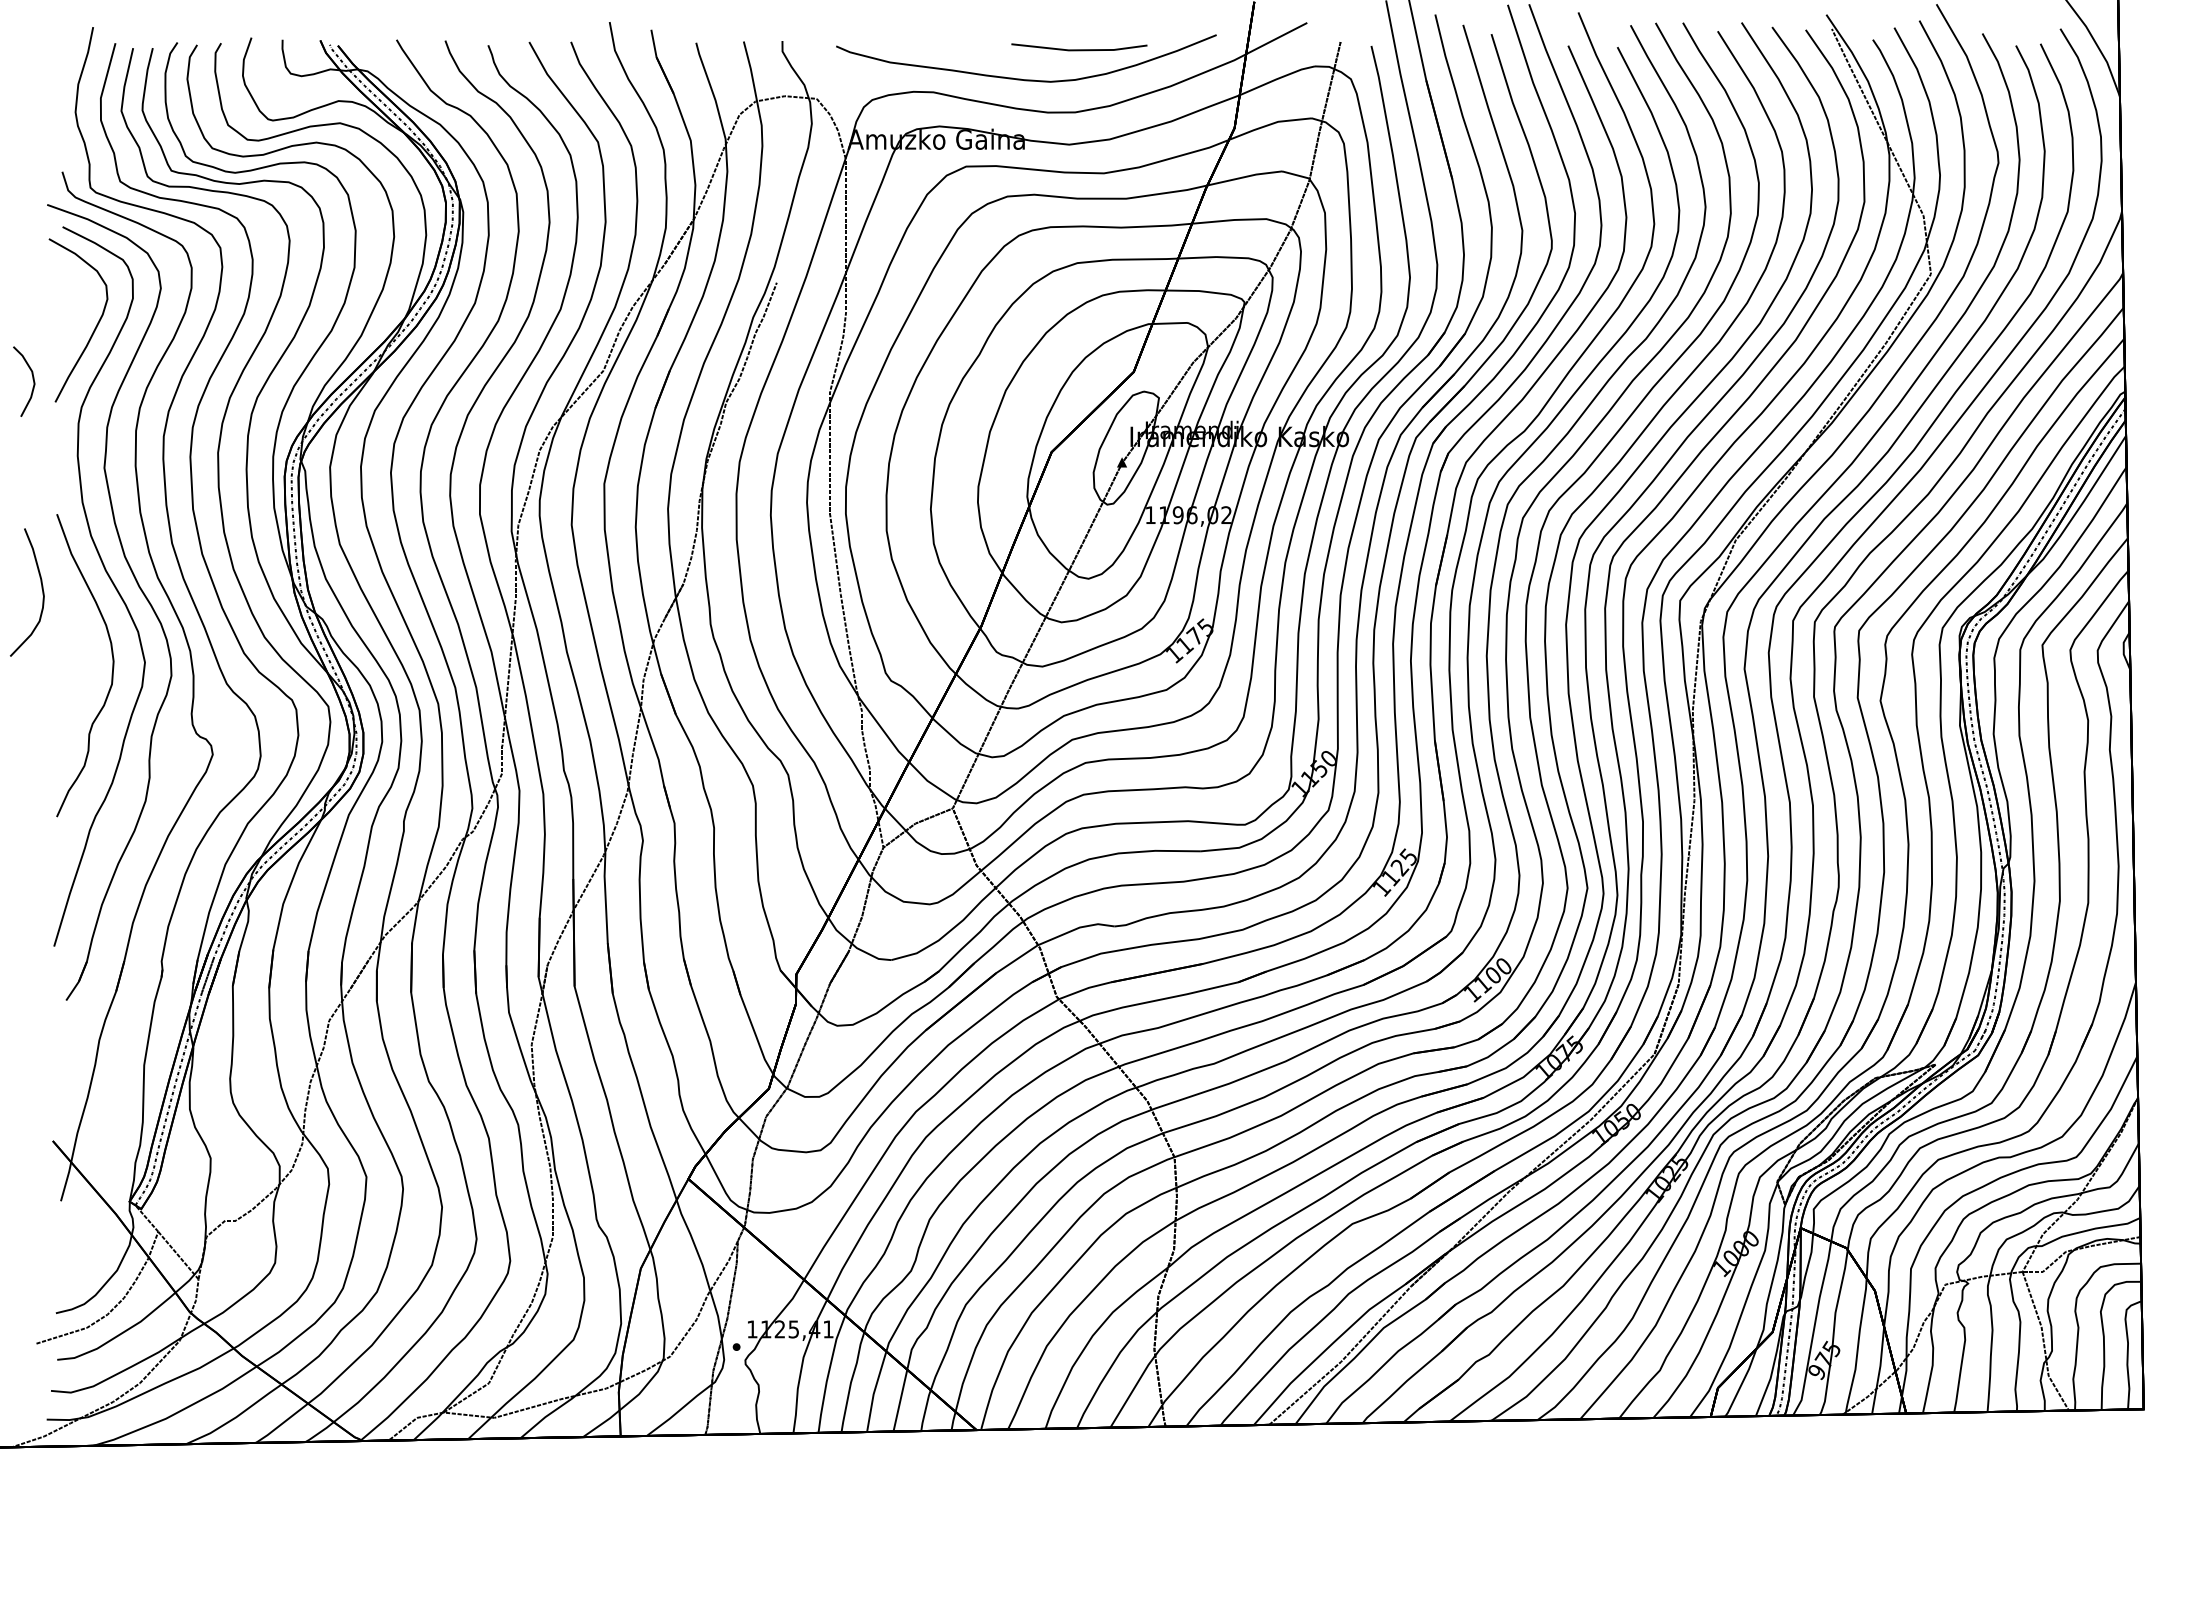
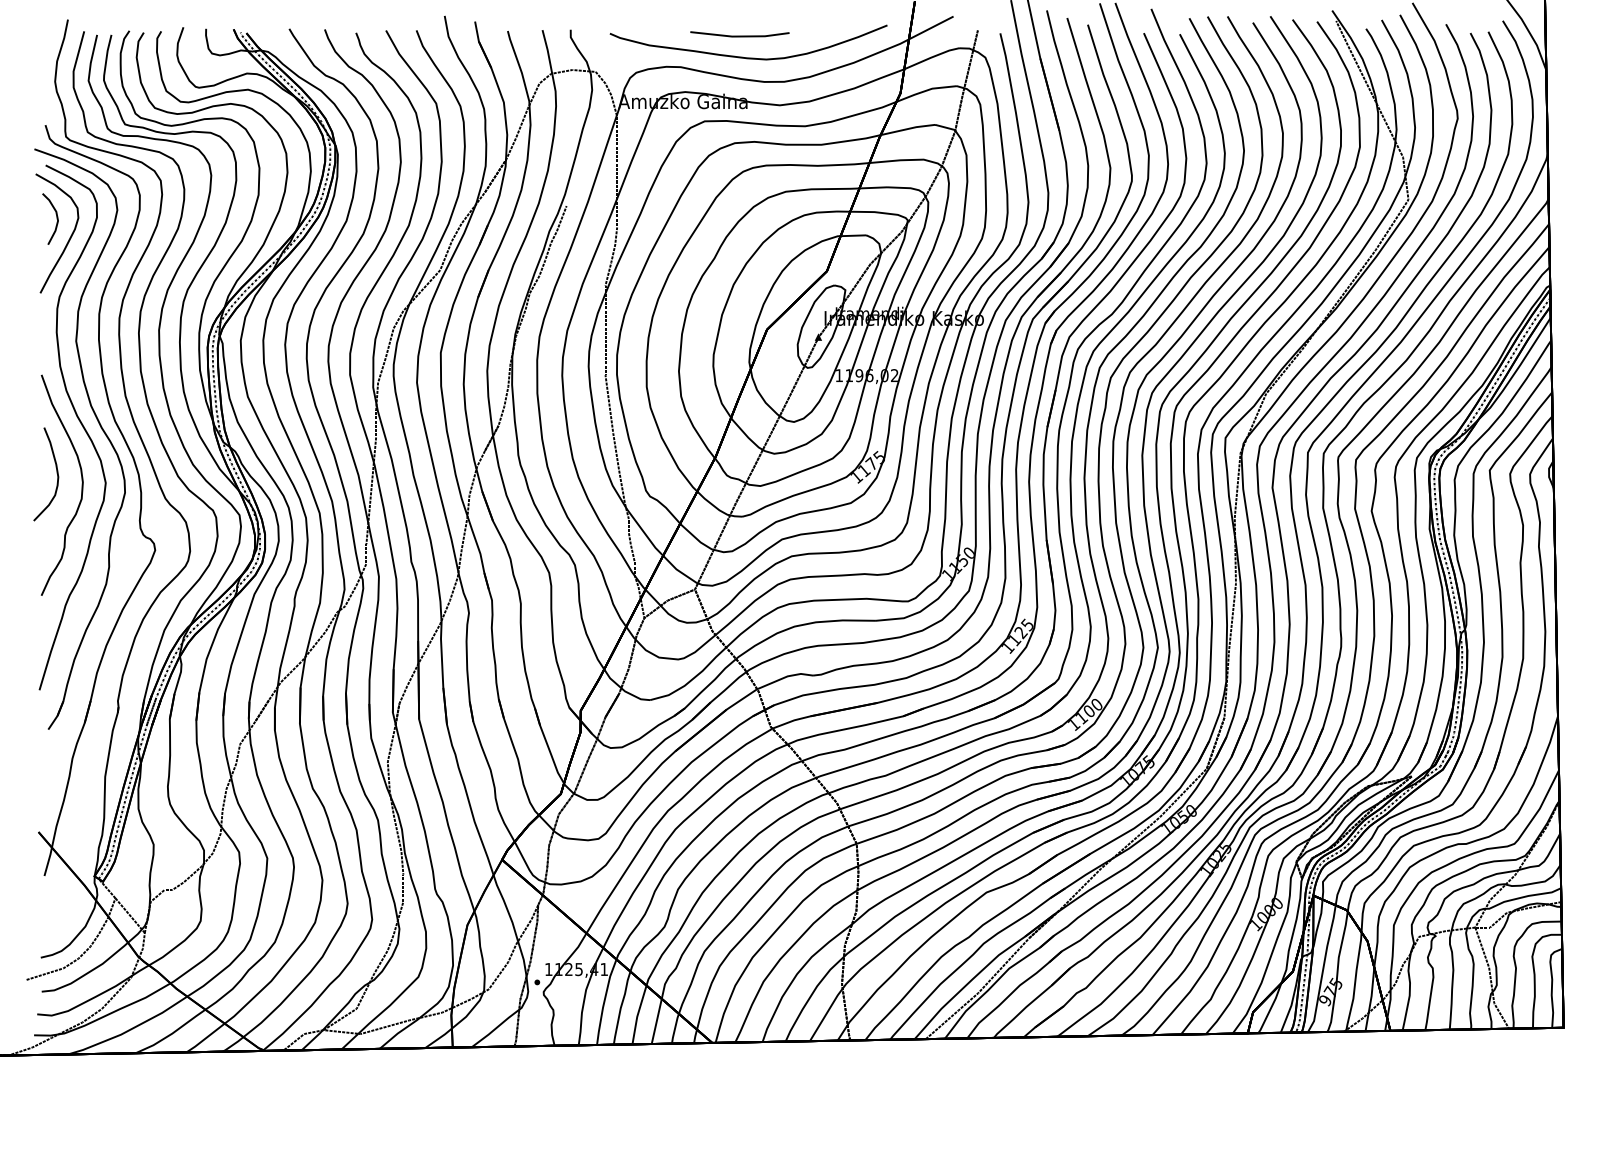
line: (1079, 49) -> (739, 35), moved
curve: (32, 379) -> (56, 217), moved
curve: (41, 588) -> (56, 471), moved

